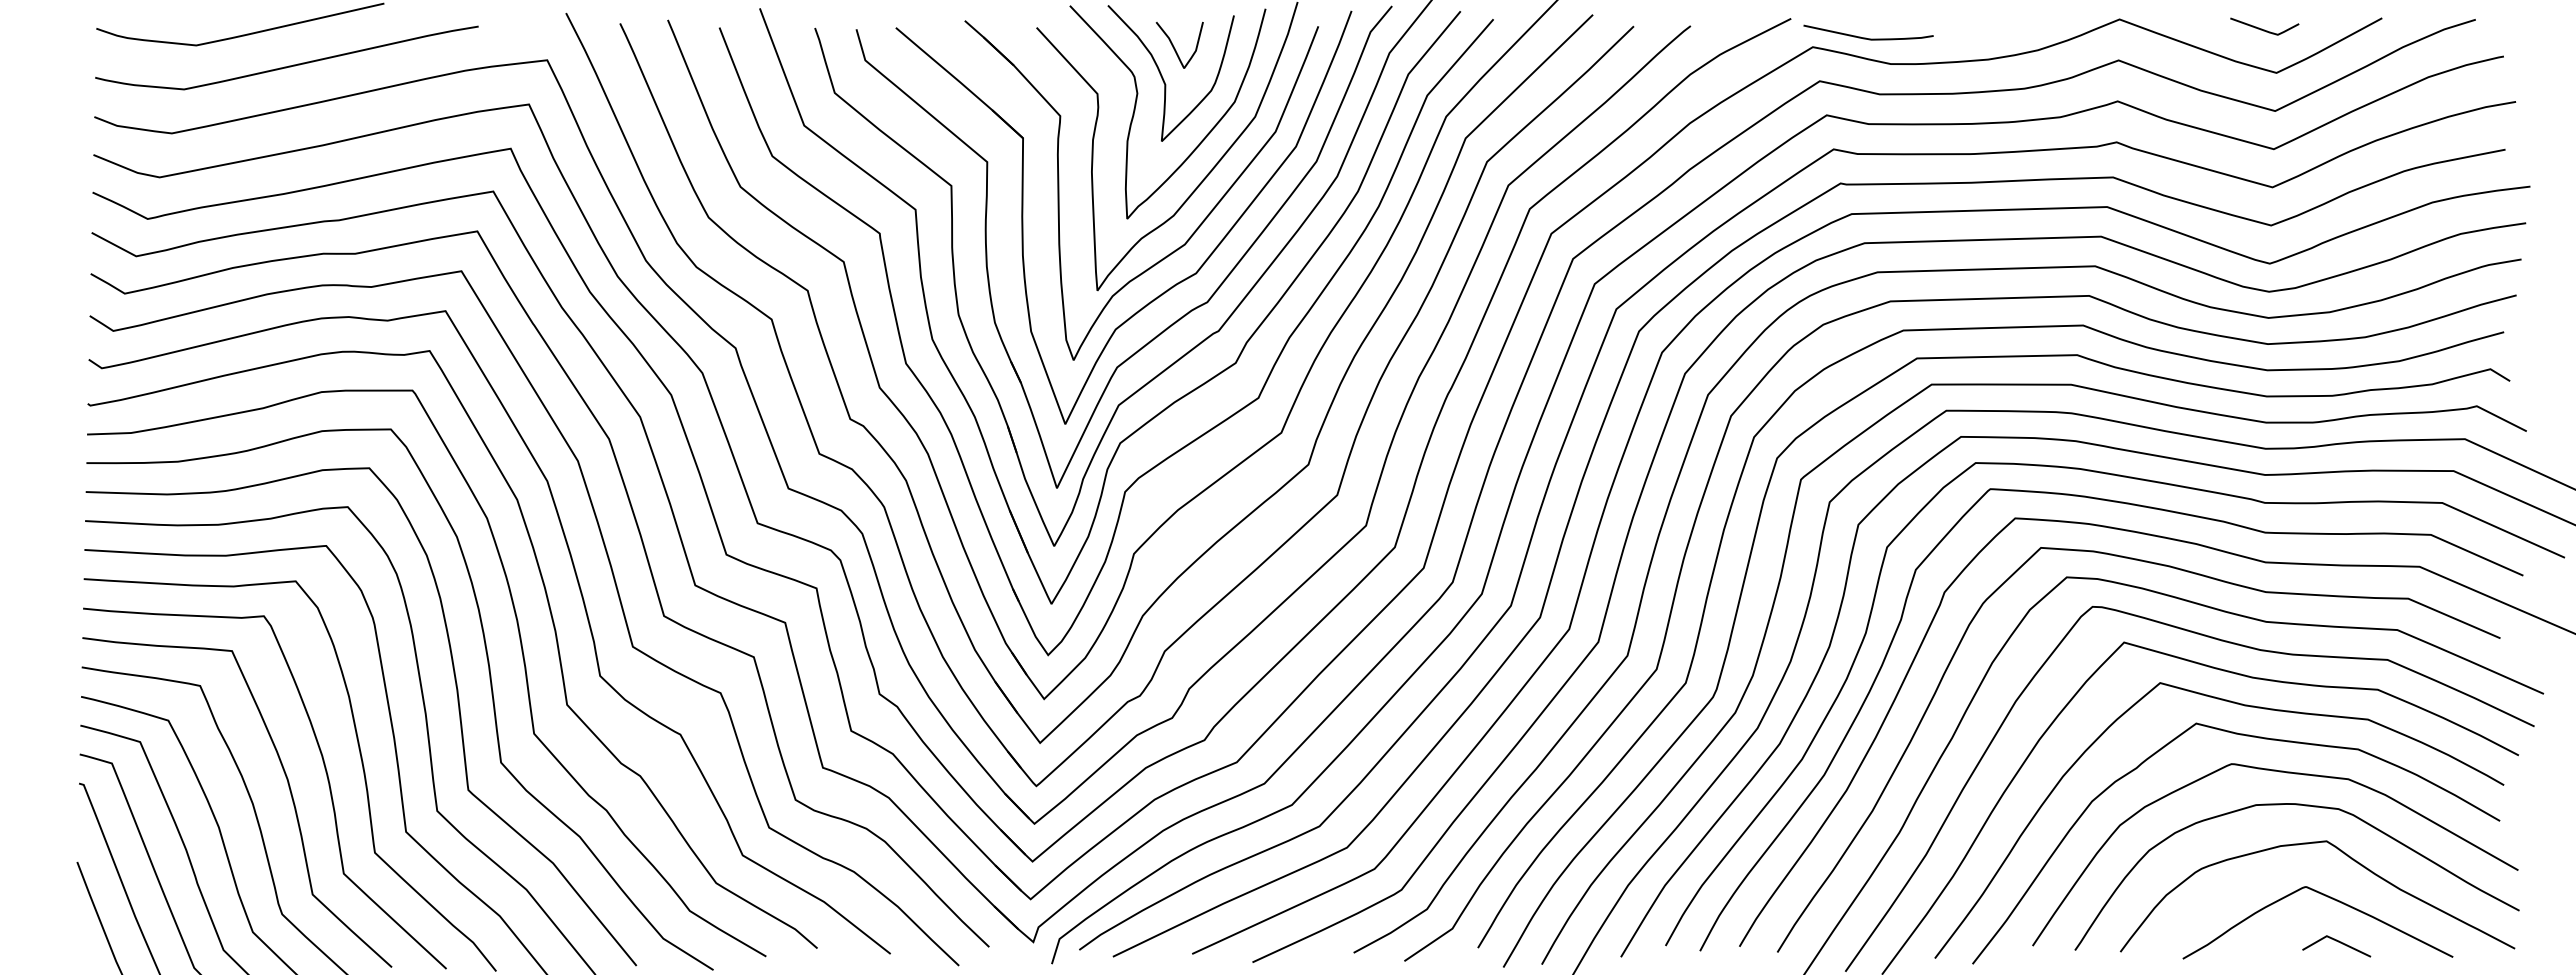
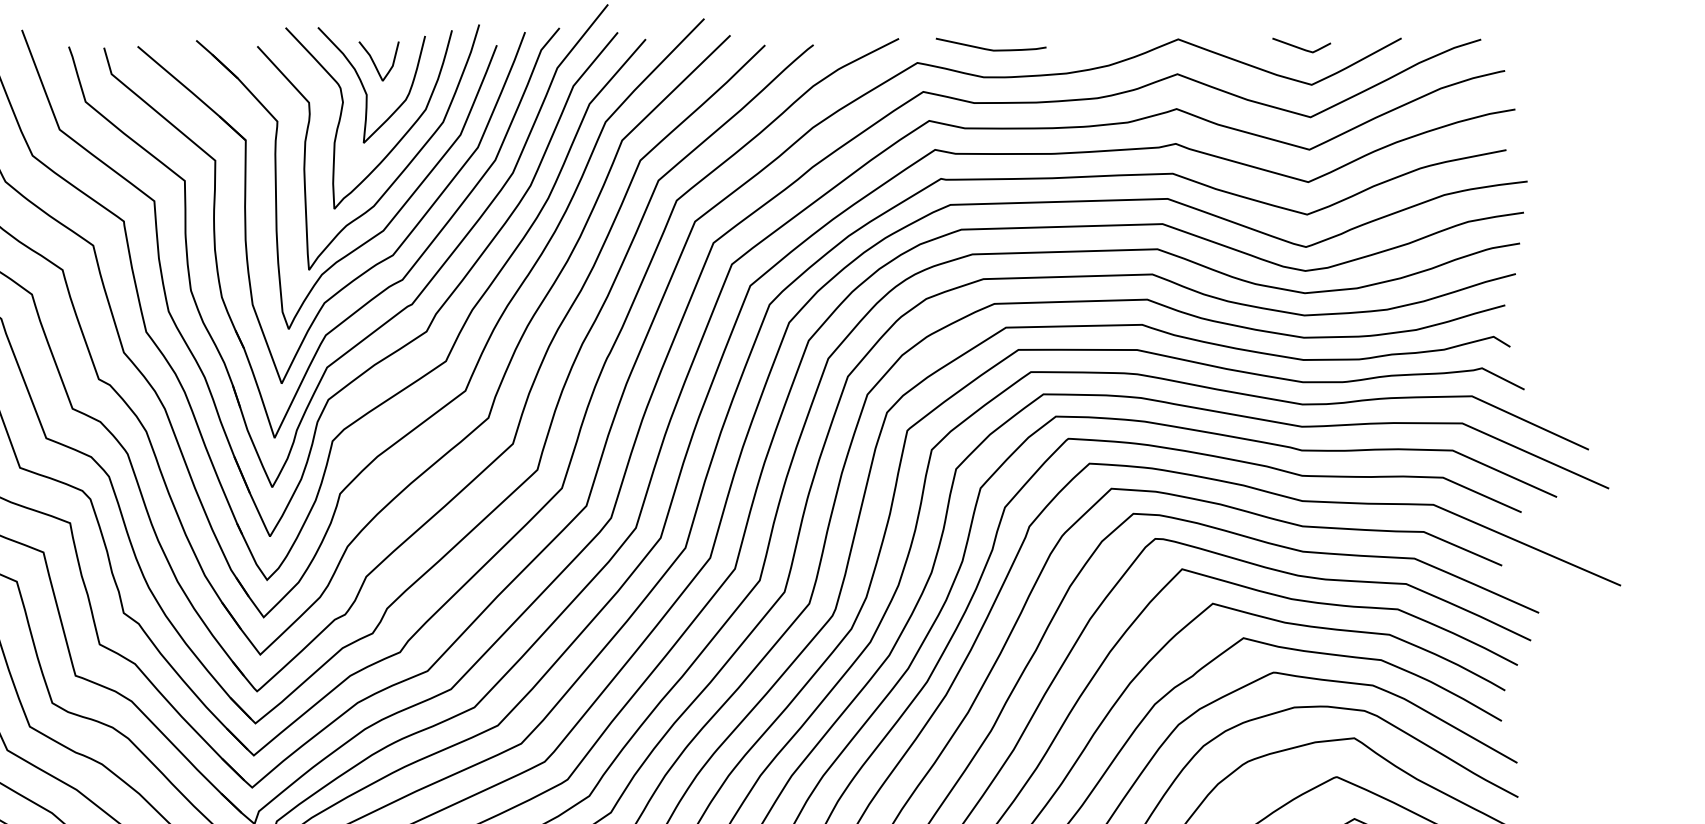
curve: (1866, 37) -> (989, 48), moved

